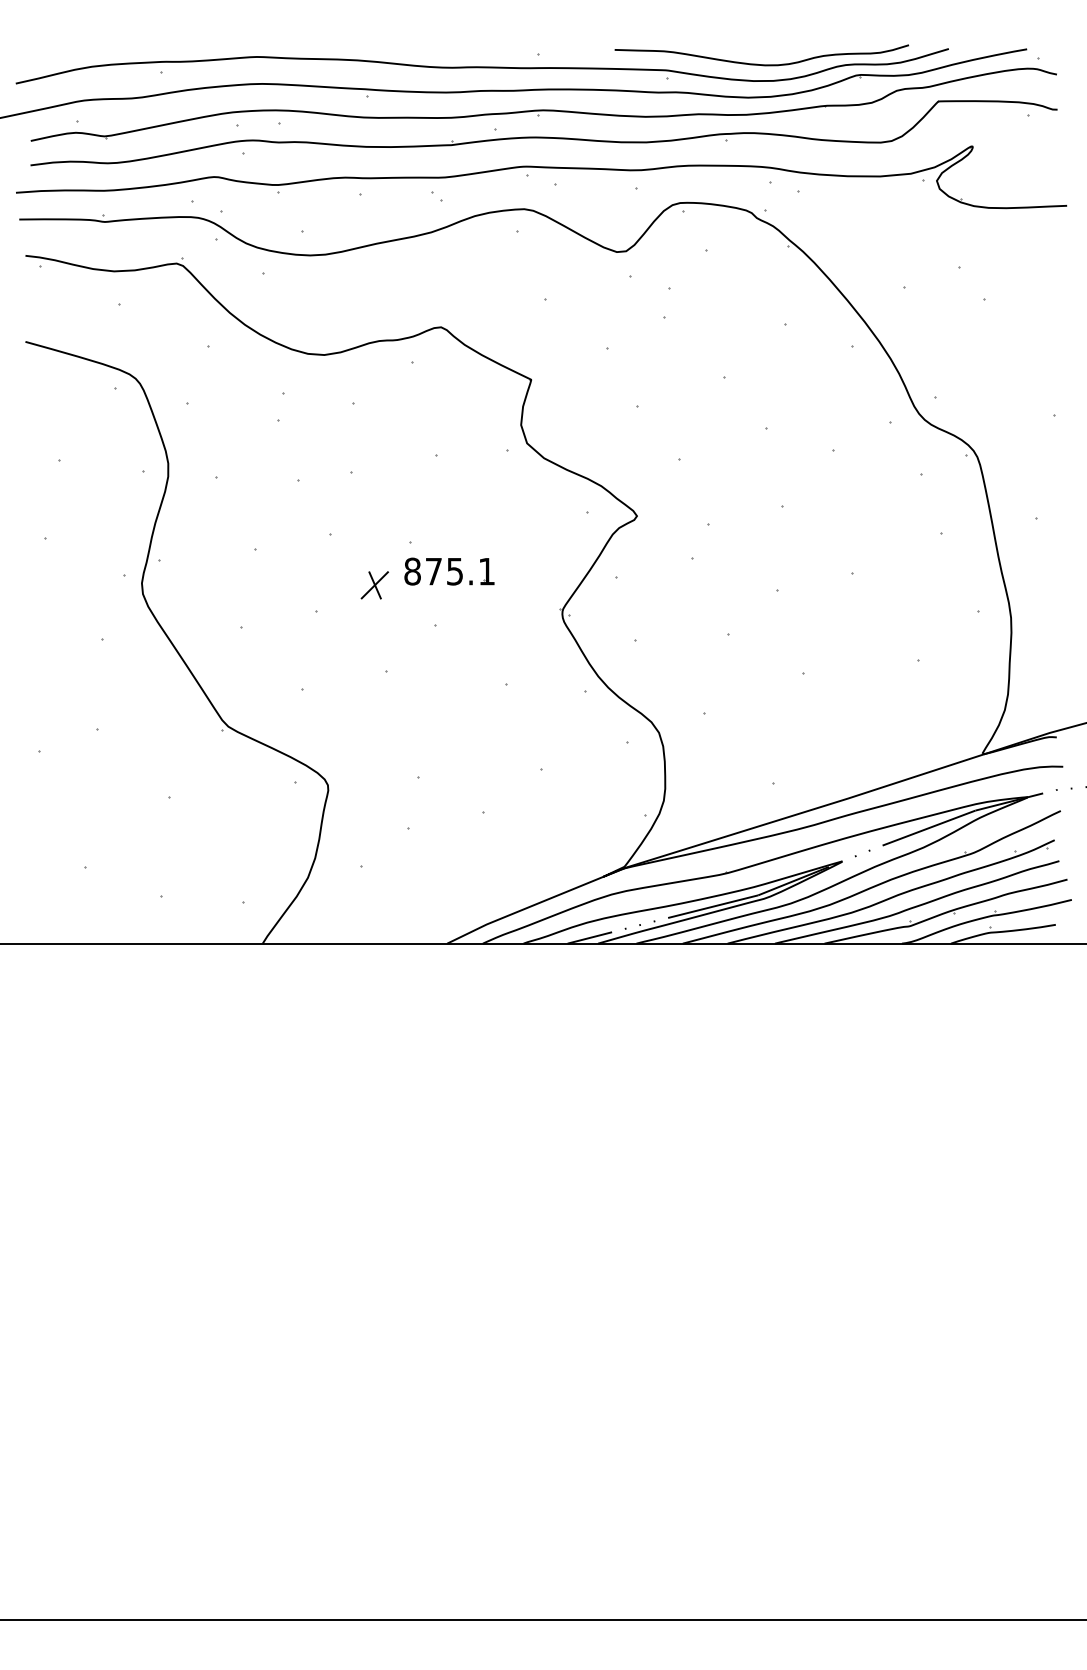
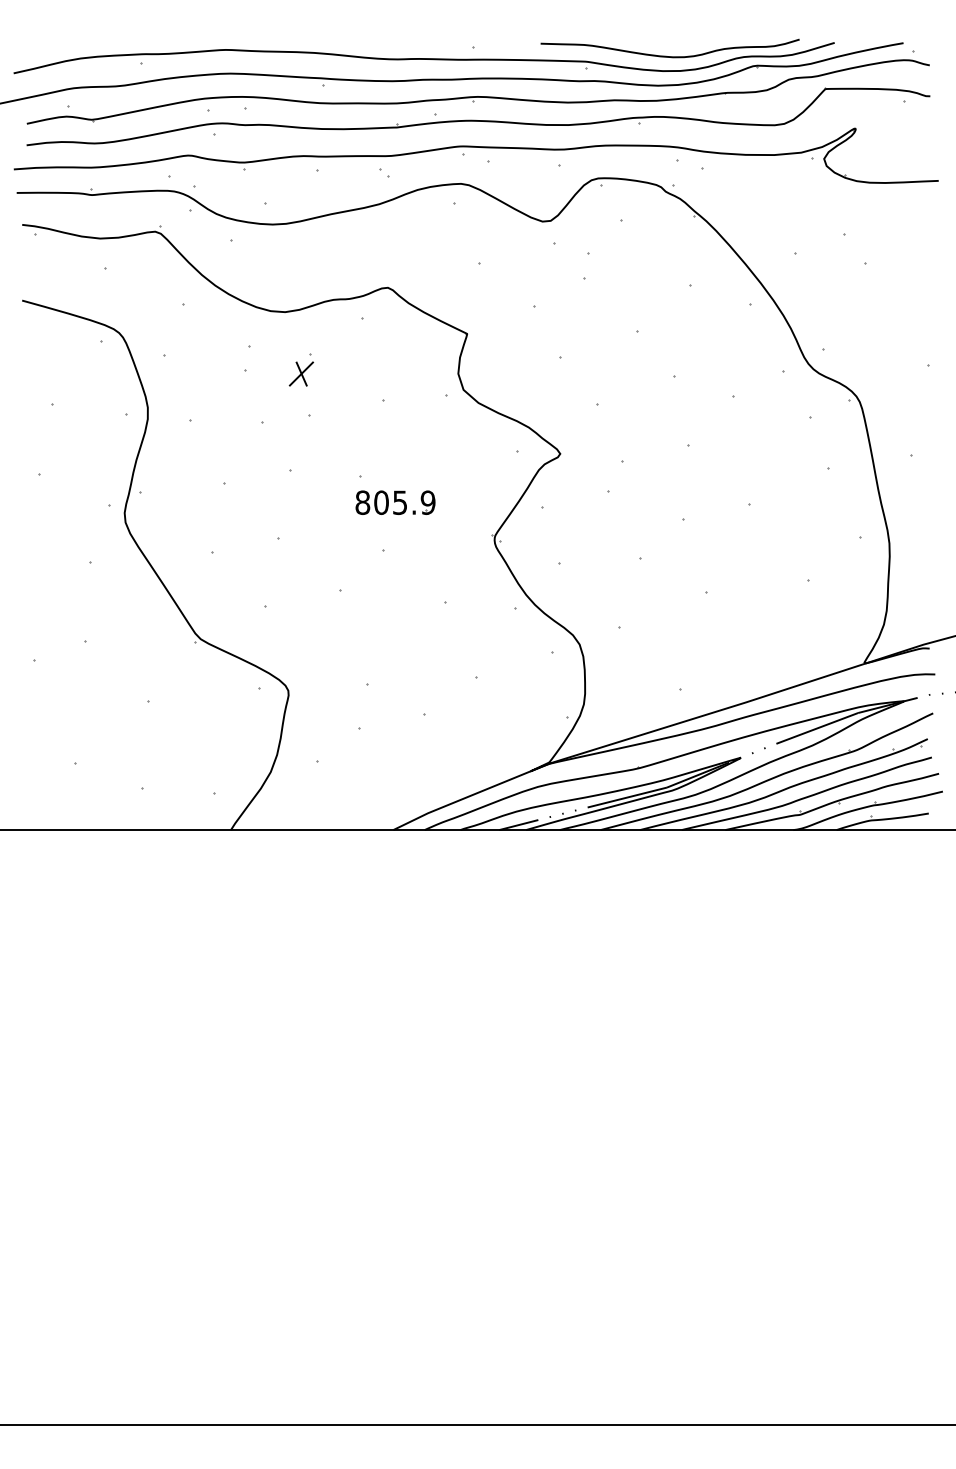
text: (460, 571) -> (404, 502), 875.1 -> 805.9
part: (374, 585) -> (301, 374), moved

